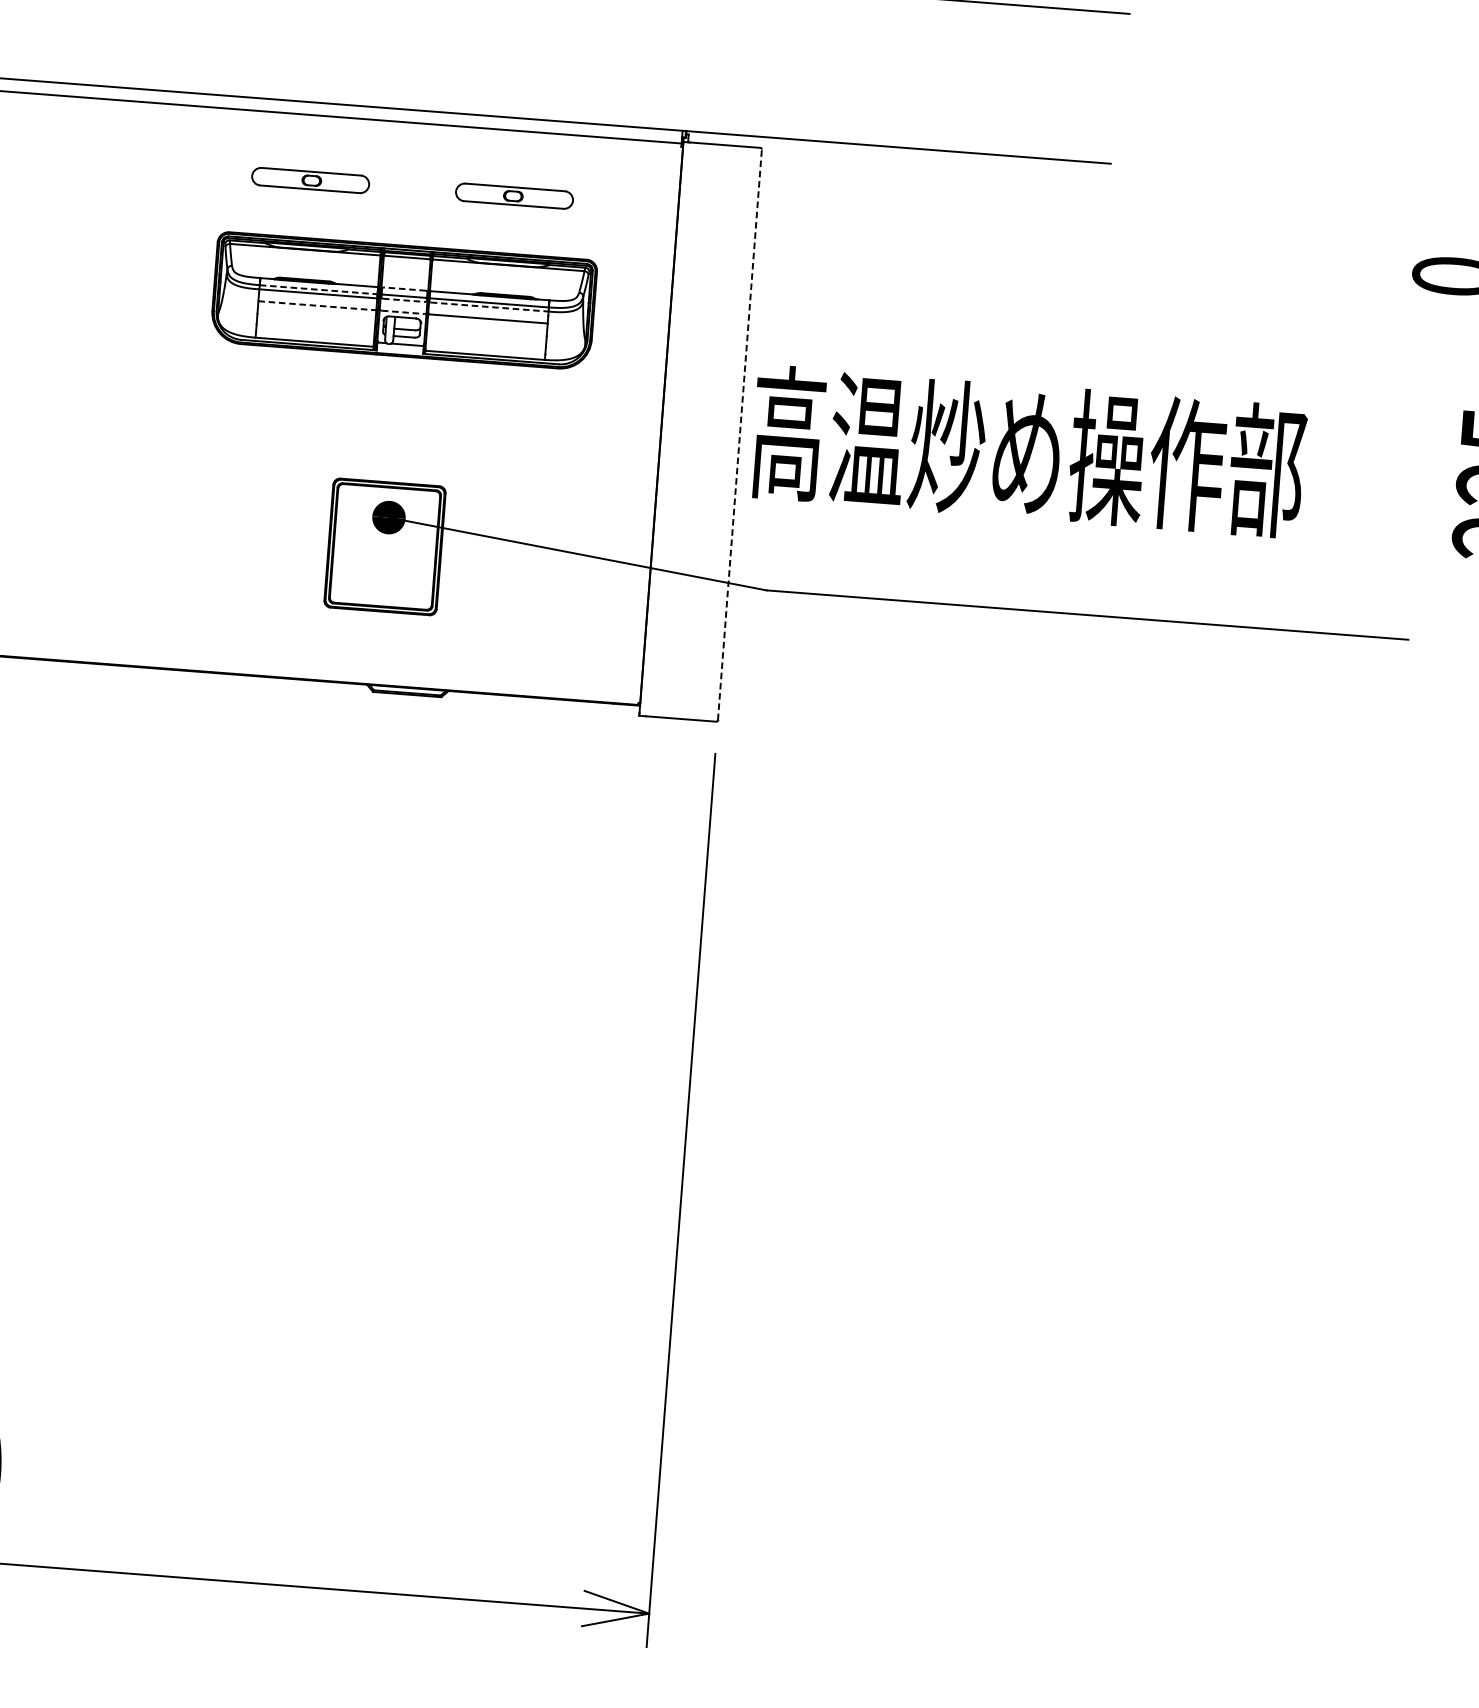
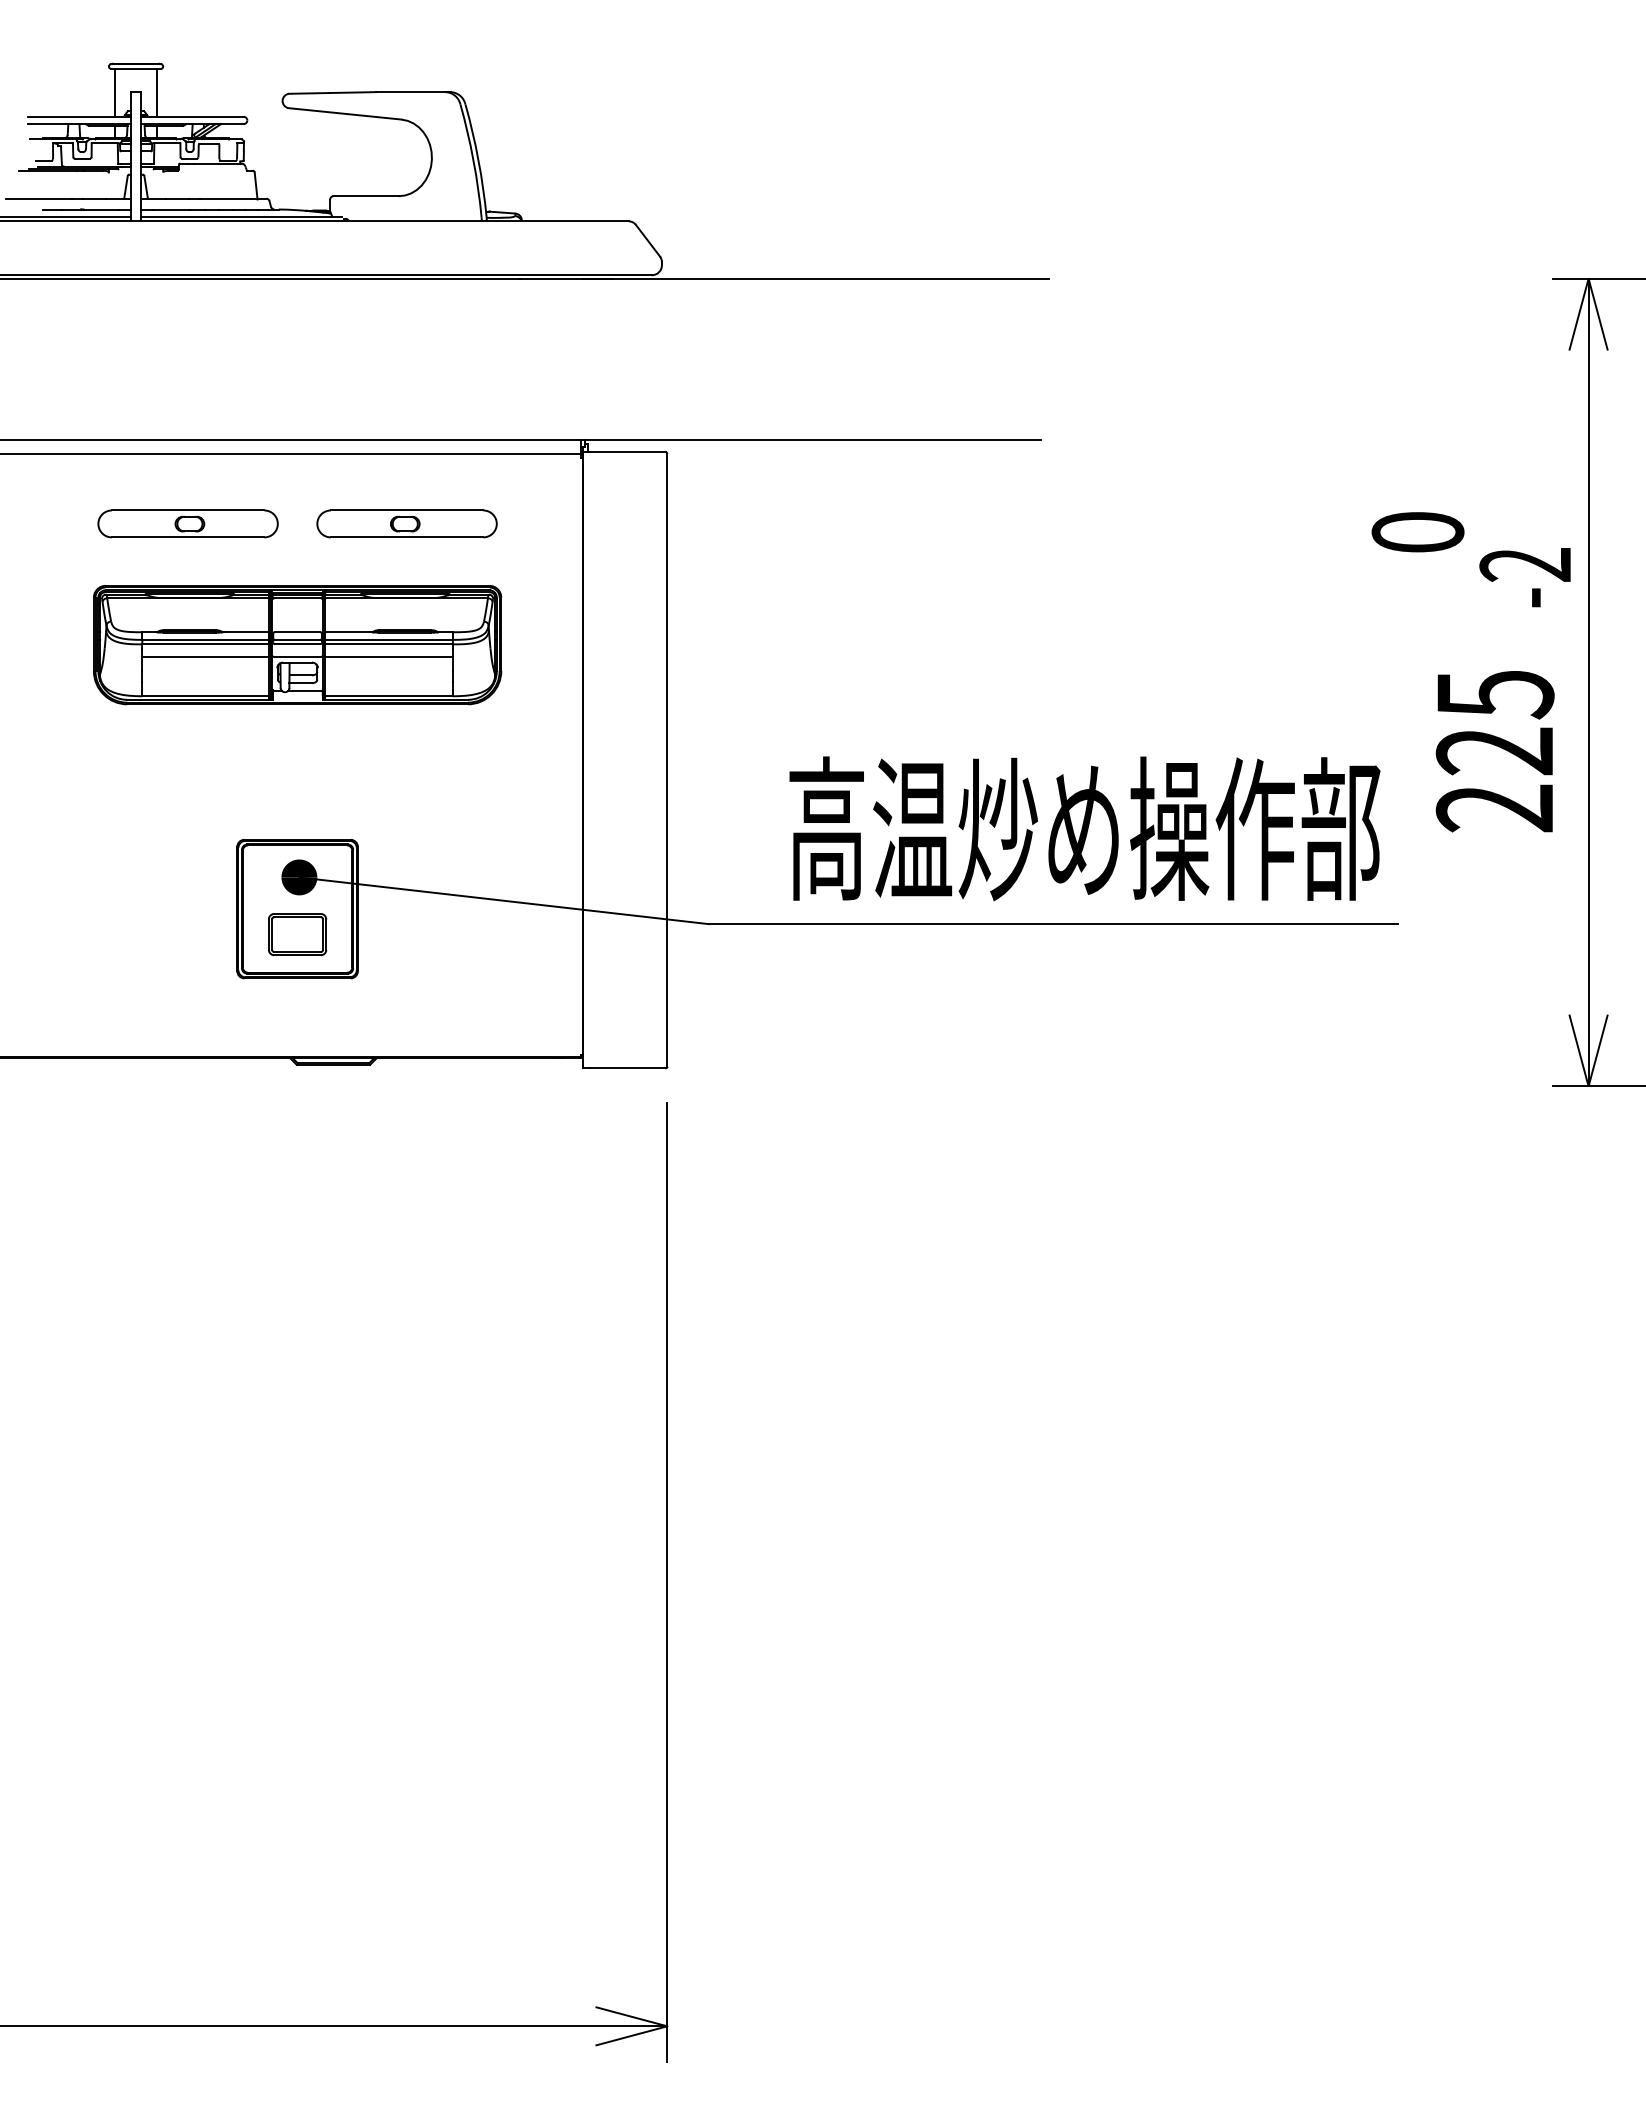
part: (310, 180) -> (187, 523), size x1.43
part: (514, 195) -> (406, 523), size x1.43
line: (319, 289) -> (206, 639), dashed -> solid
line: (404, 289) -> (297, 632), dashed -> solid
line: (403, 300) -> (297, 644), dashed -> solid
line: (318, 306) -> (206, 657), dashed -> solid
line: (490, 307) -> (390, 644), dashed -> solid
line: (402, 312) -> (297, 657), dashed -> solid
line: (740, 434) -> (667, 759), dashed -> solid
text: (1028, 451) -> (1084, 828), moved
part: (383, 570) -> (297, 934), added

